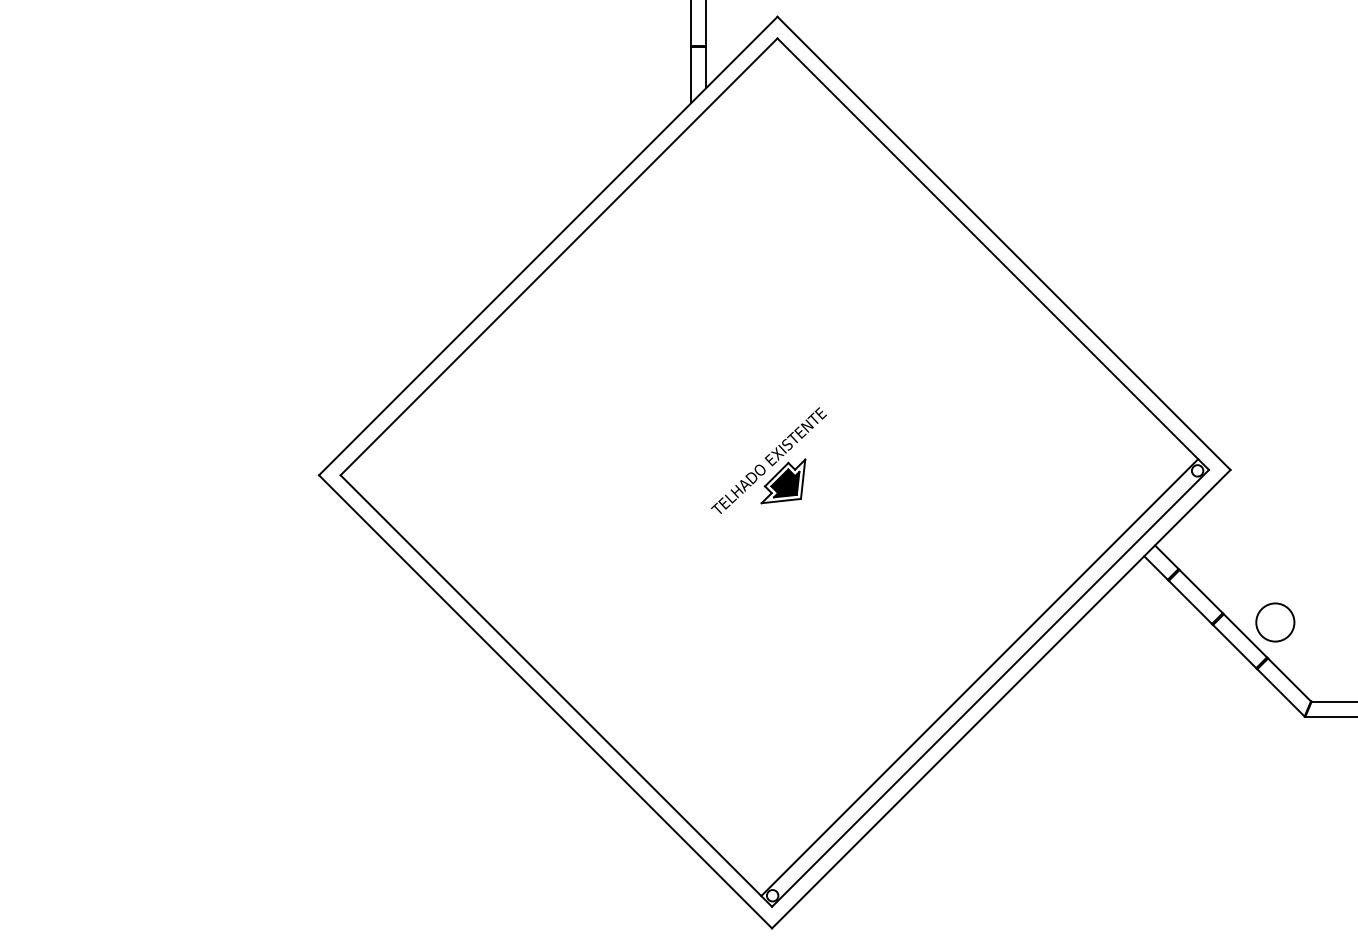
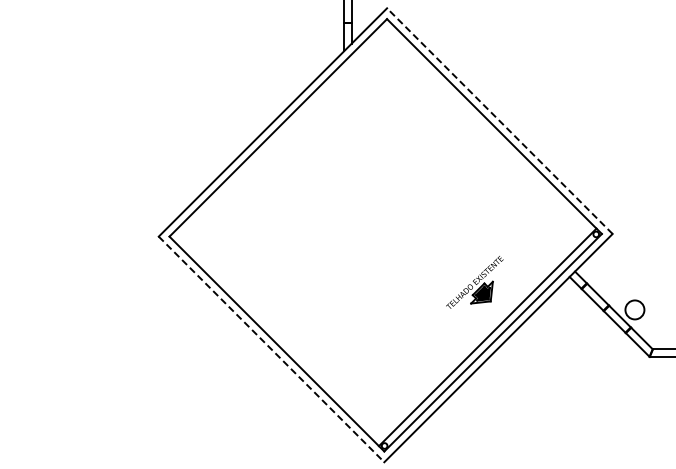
line: (1003, 244) -> (499, 121), solid -> dashed
part: (768, 460) -> (474, 282), moved
line: (545, 701) -> (271, 349), solid -> dashed

